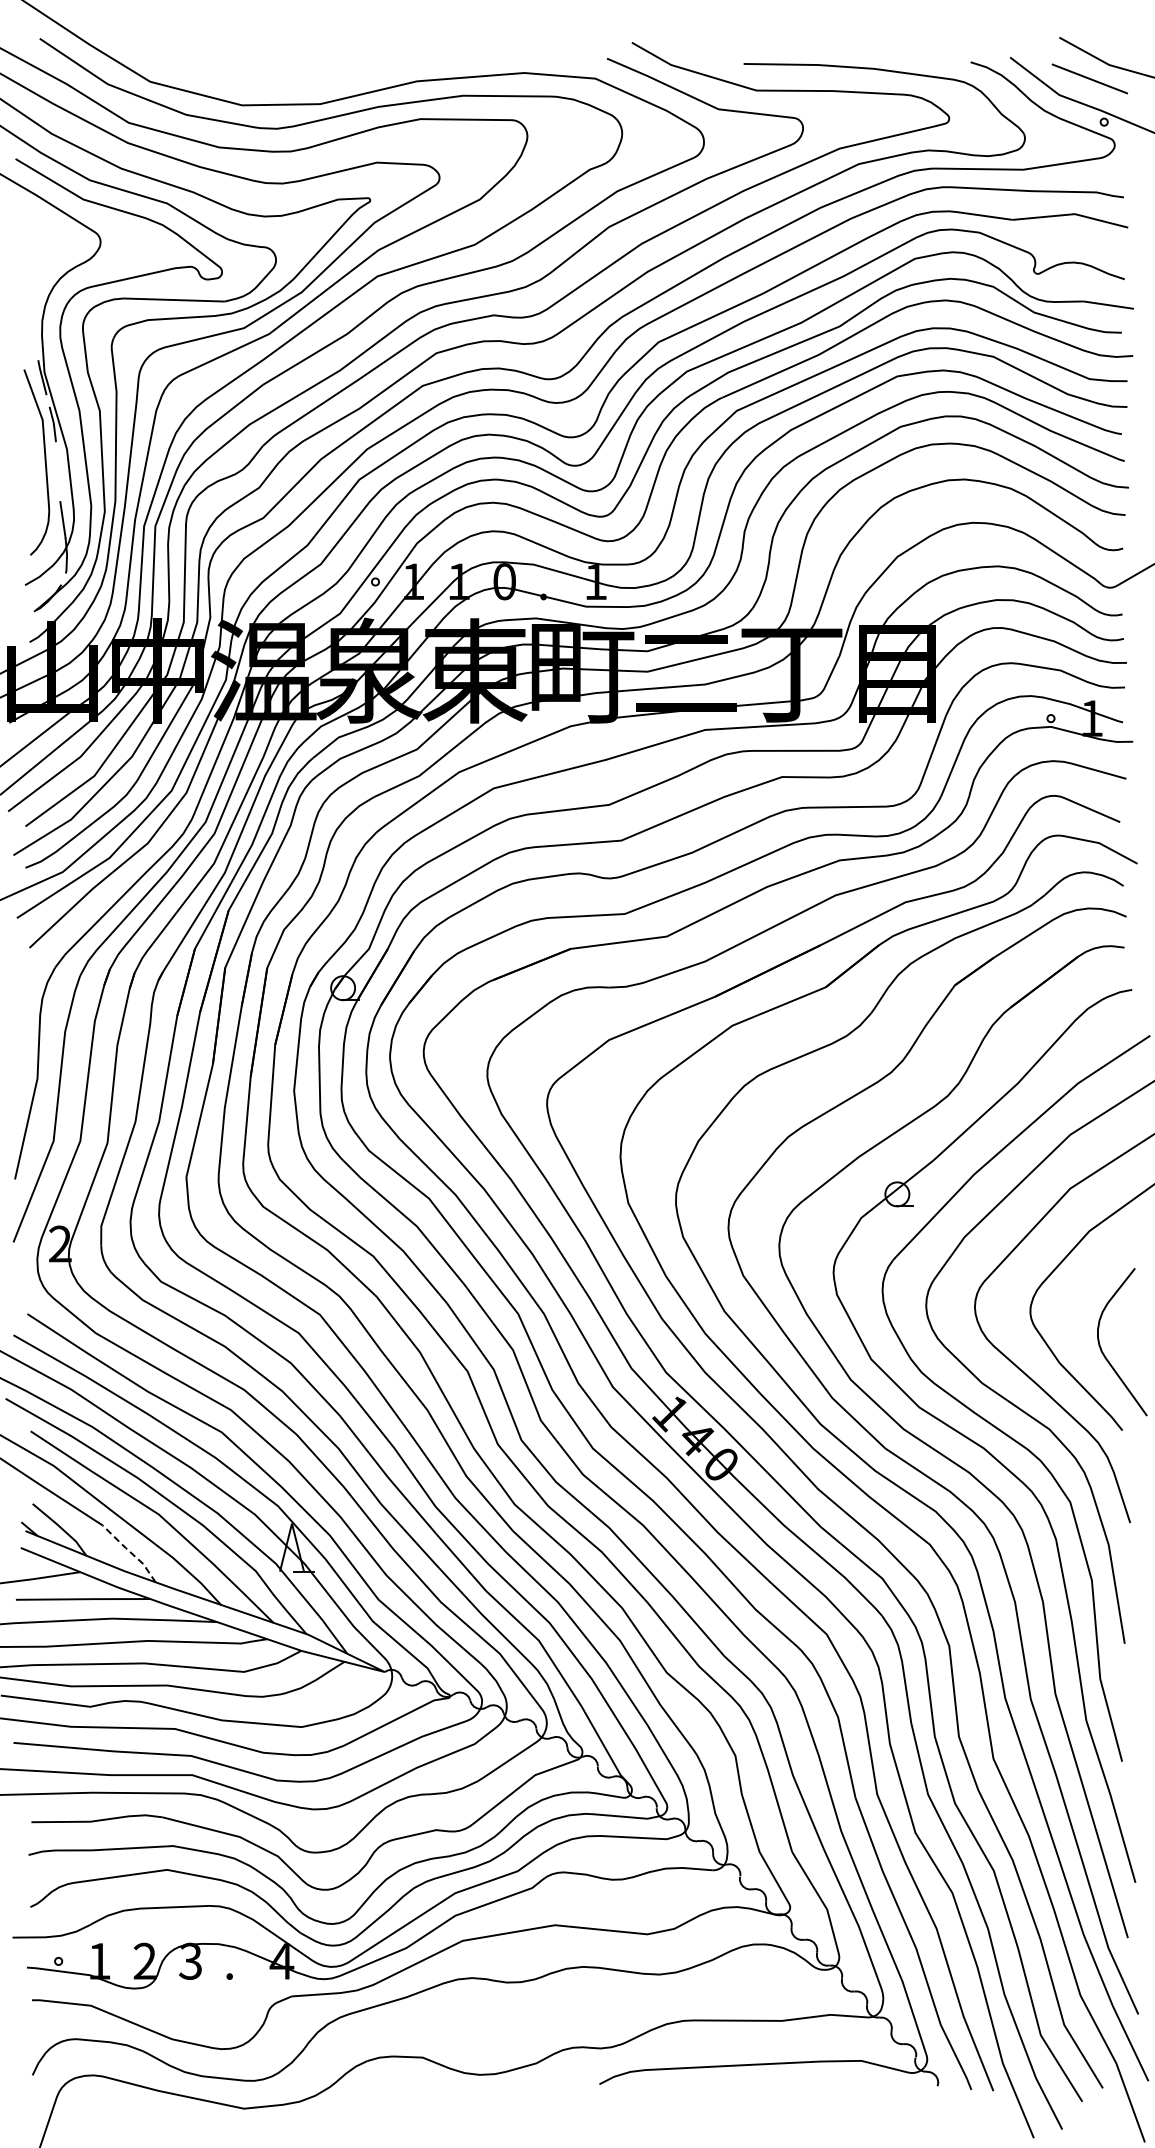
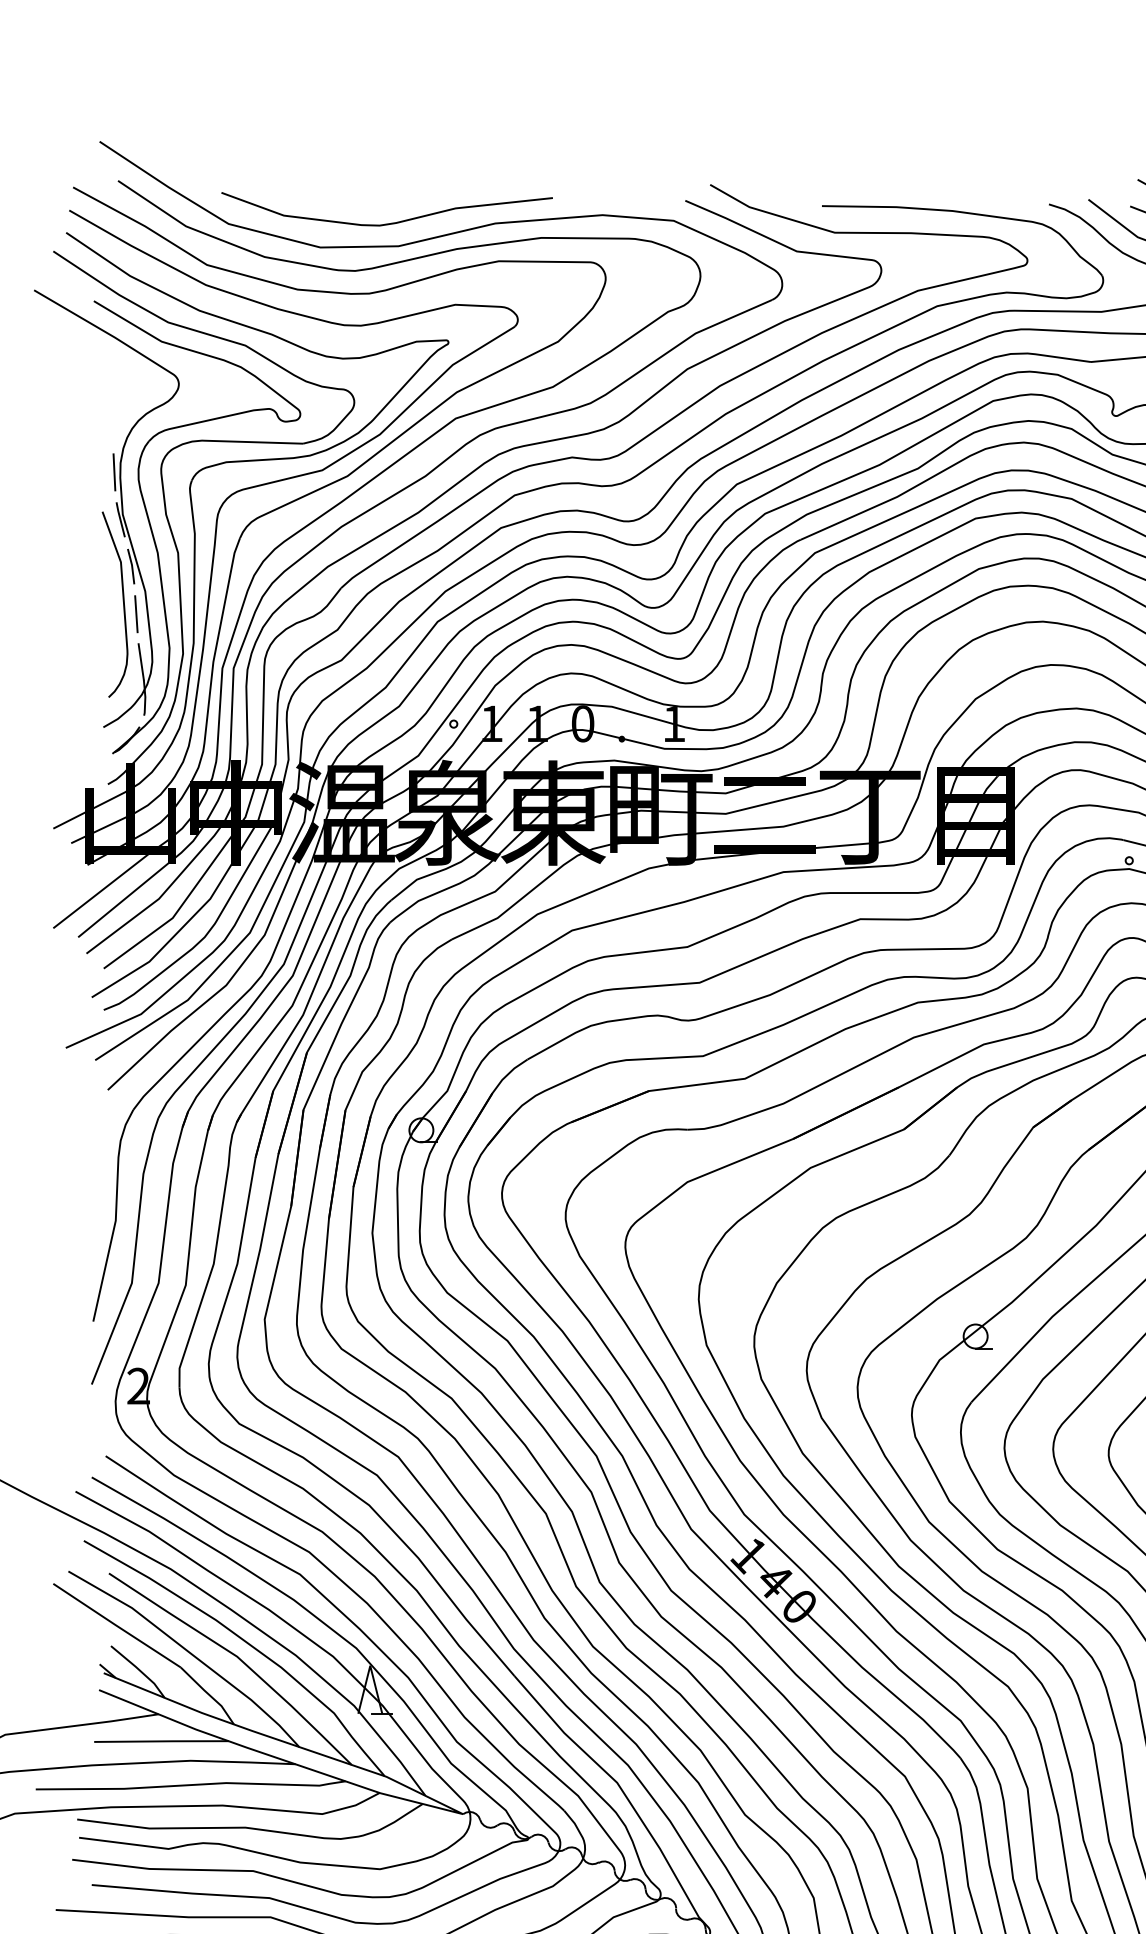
curve: (312, 80) -> (390, 222), added
line: (36, 330) -> (114, 472), added
line: (57, 472) -> (135, 614), added
line: (131, 1552) -> (209, 1694), dashed -> solid

